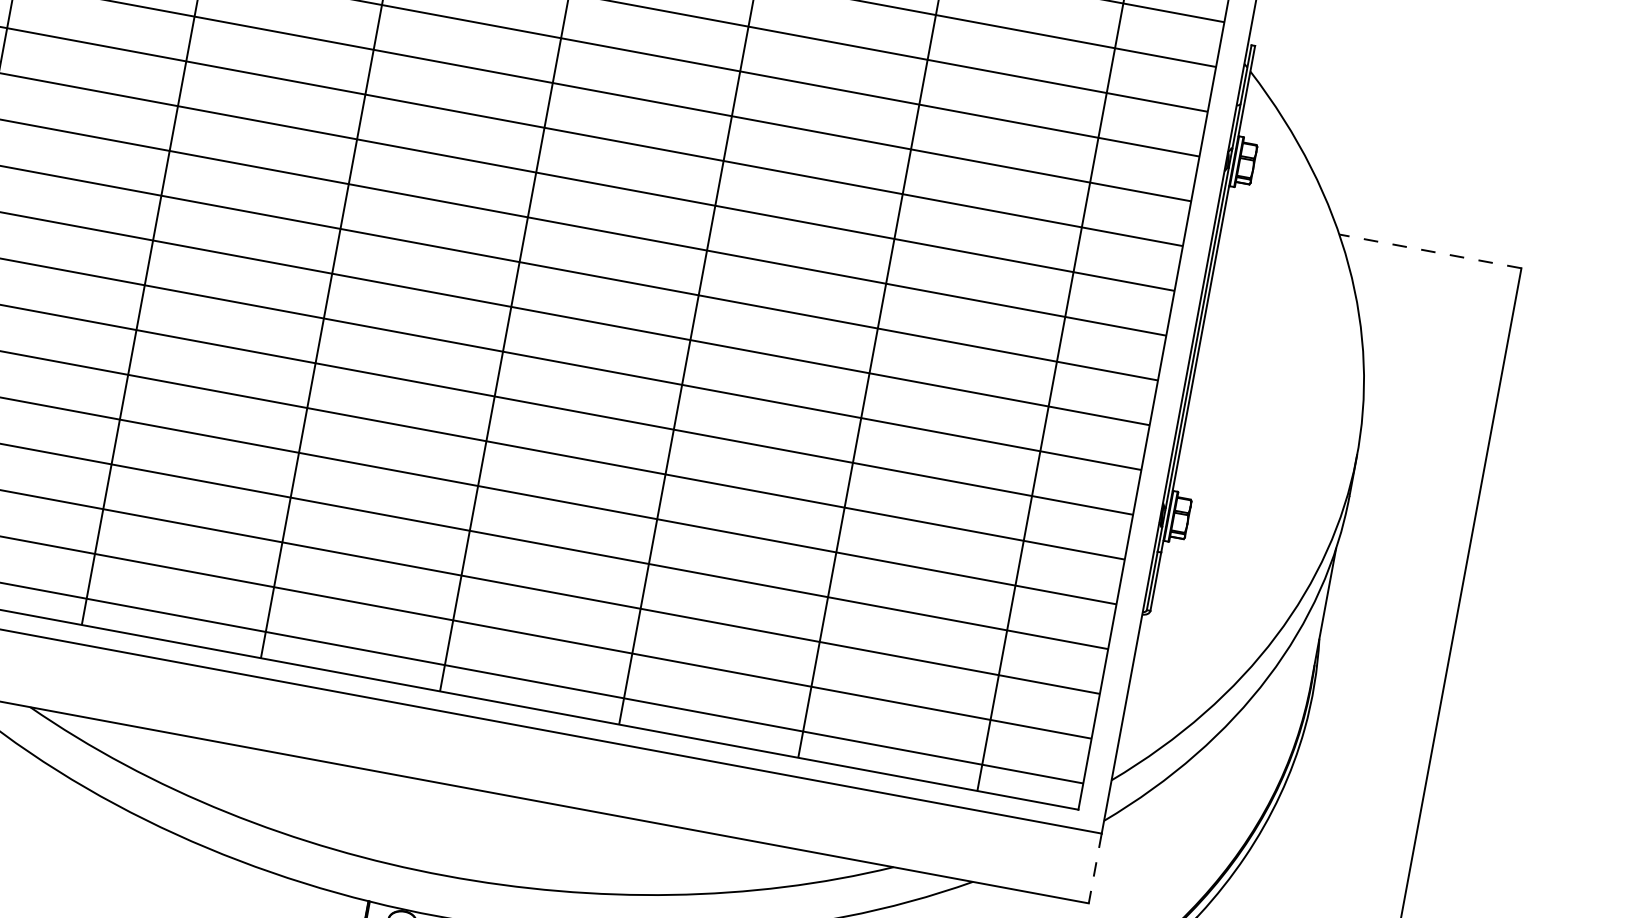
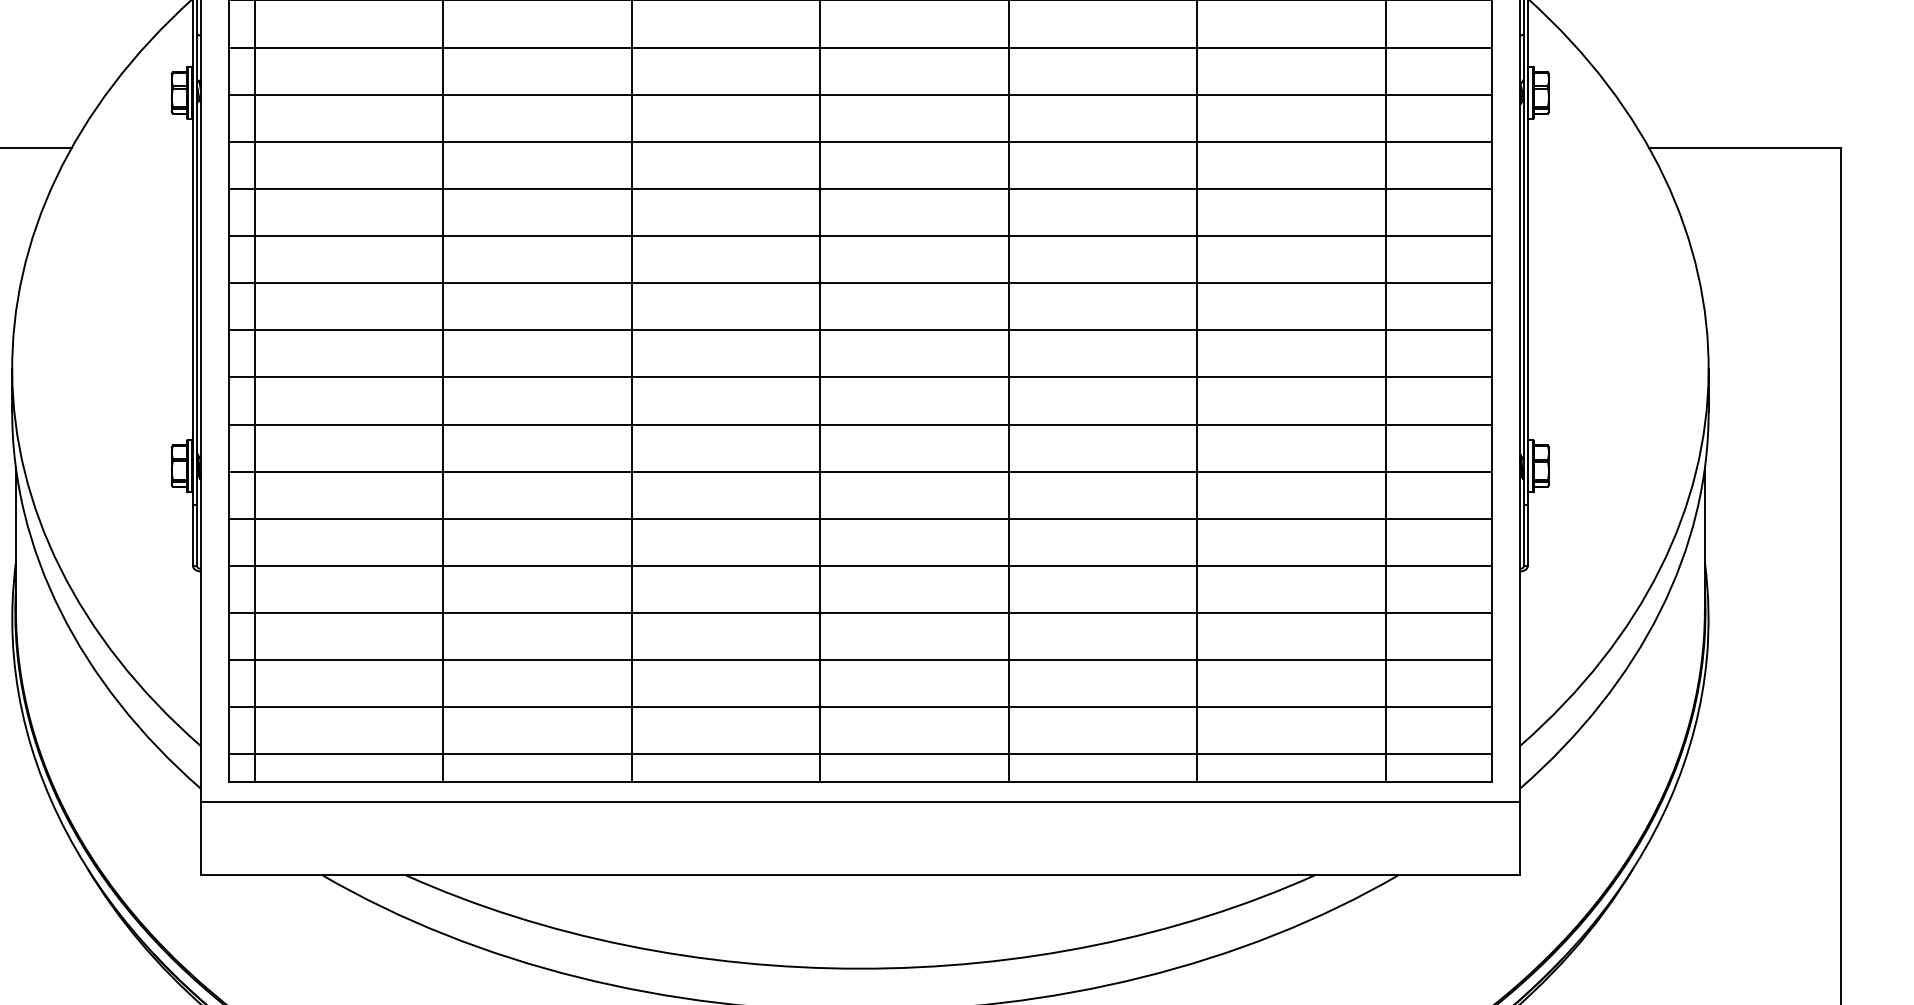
line: (1430, 251) -> (1744, 147), dashed -> solid
line: (1095, 868) -> (1520, 838), dashed -> solid

